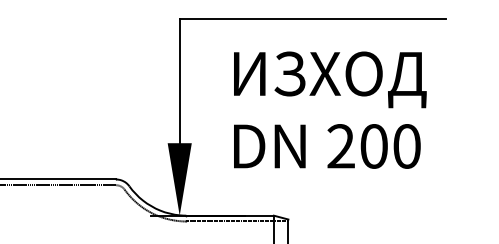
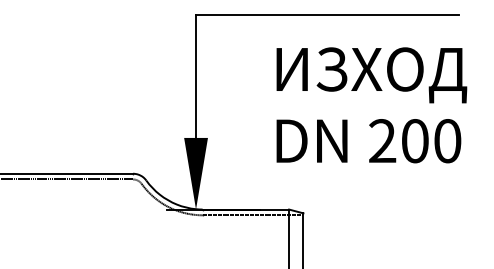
text: (329, 110) -> (371, 105), moved

